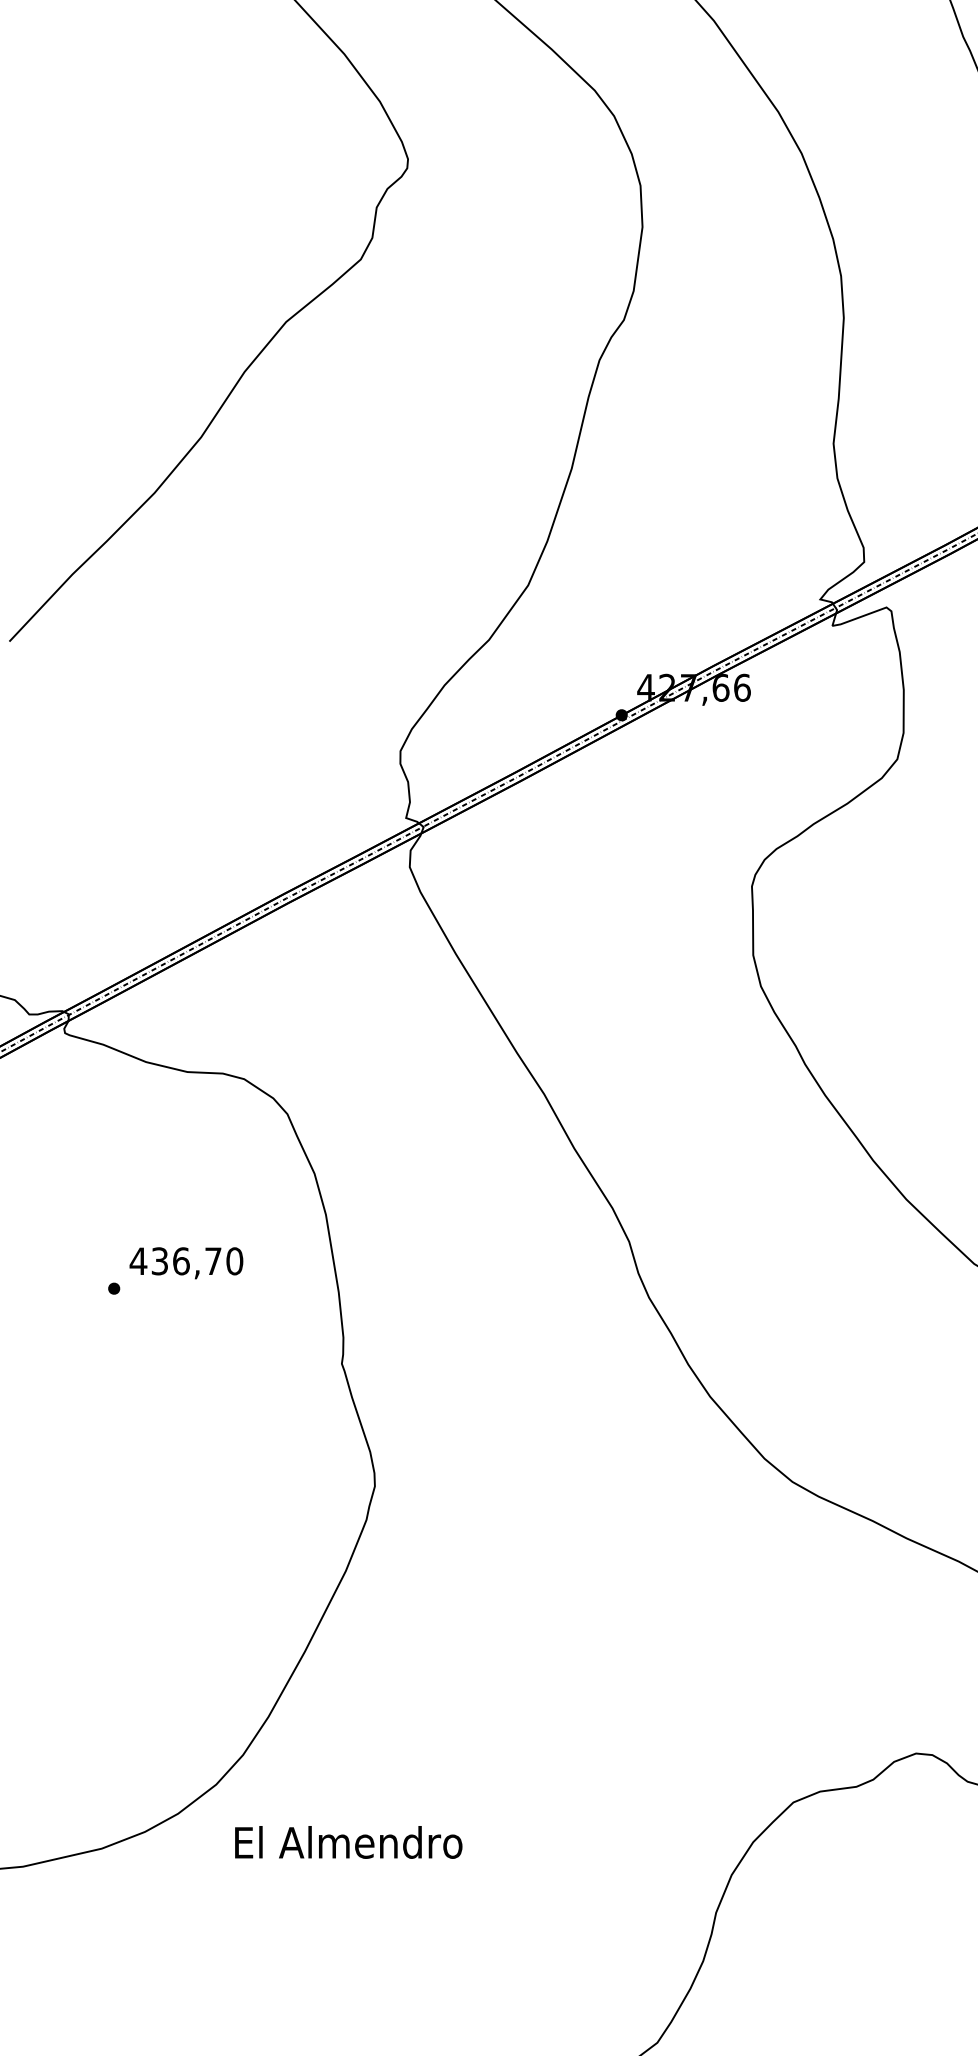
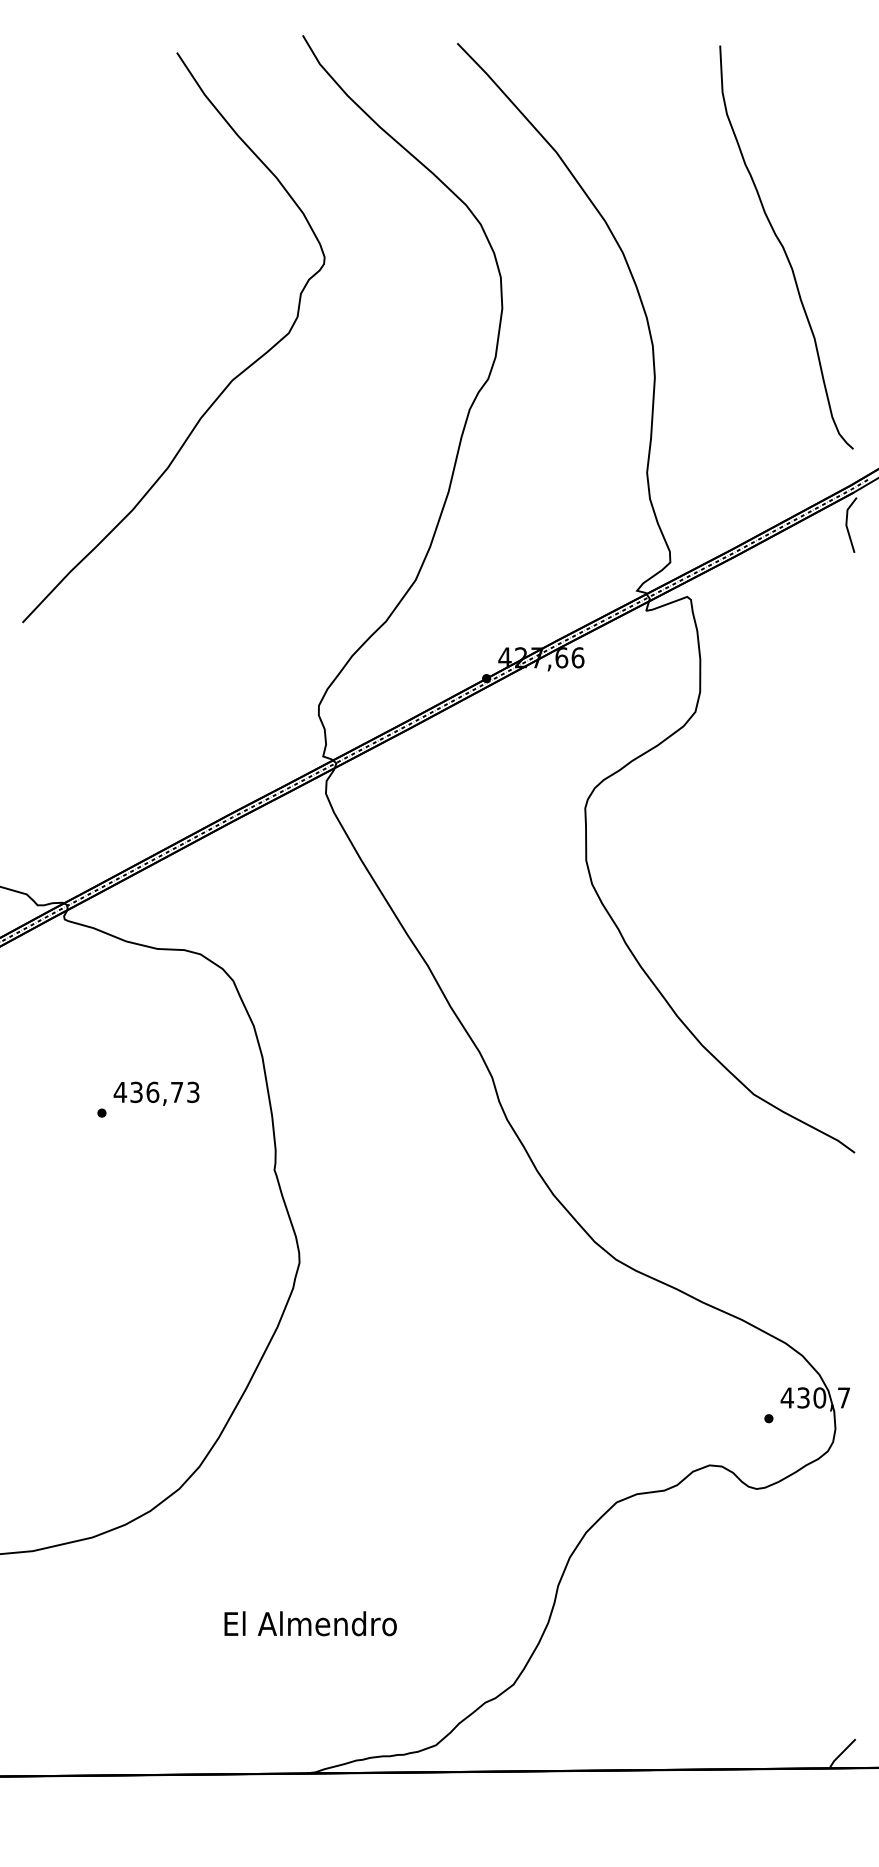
text: (234, 1260) -> (193, 1091), 436,70 -> 436,73
text: (348, 1842) -> (310, 1623), moved

